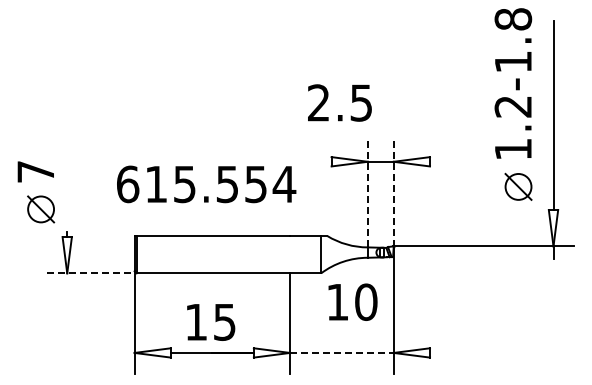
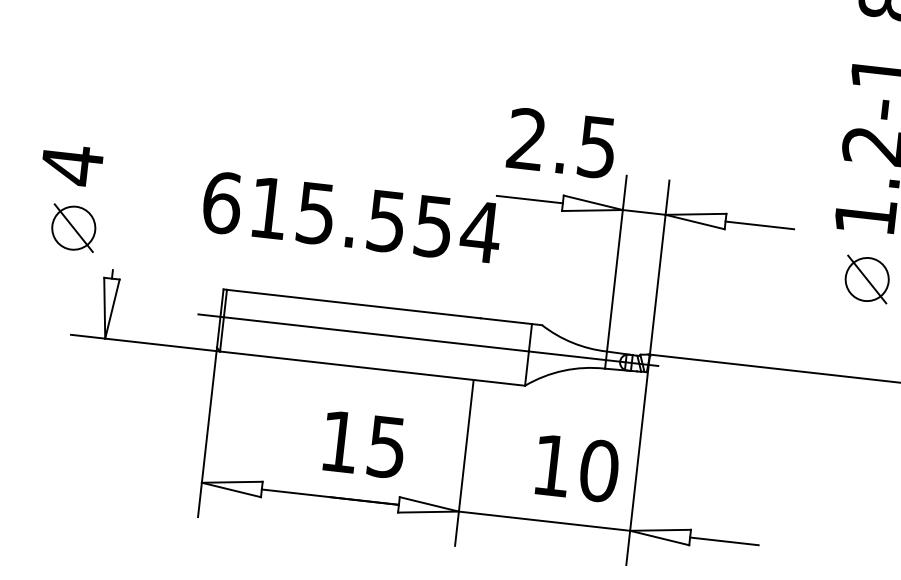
text: (339, 102) -> (561, 142), moved
line: (311, 161) -> (529, 199), added
line: (450, 161) -> (759, 224), added
text: (35, 171) -> (71, 164), 7 -> 4
line: (367, 194) -> (616, 264), dashed -> solid
line: (393, 194) -> (659, 268), dashed -> solid
line: (260, 252) -> (428, 340), added
line: (92, 273) -> (146, 343), dashed -> solid
text: (352, 301) -> (576, 467), moved
text: (211, 322) -> (364, 445), moved
line: (341, 352) -> (543, 520), dashed -> solid
line: (450, 352) -> (724, 540), added

